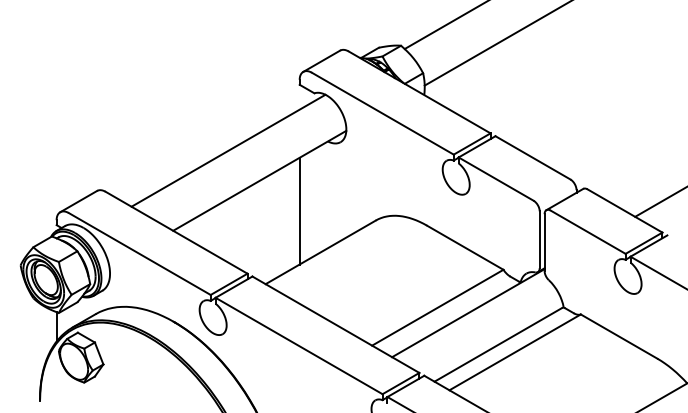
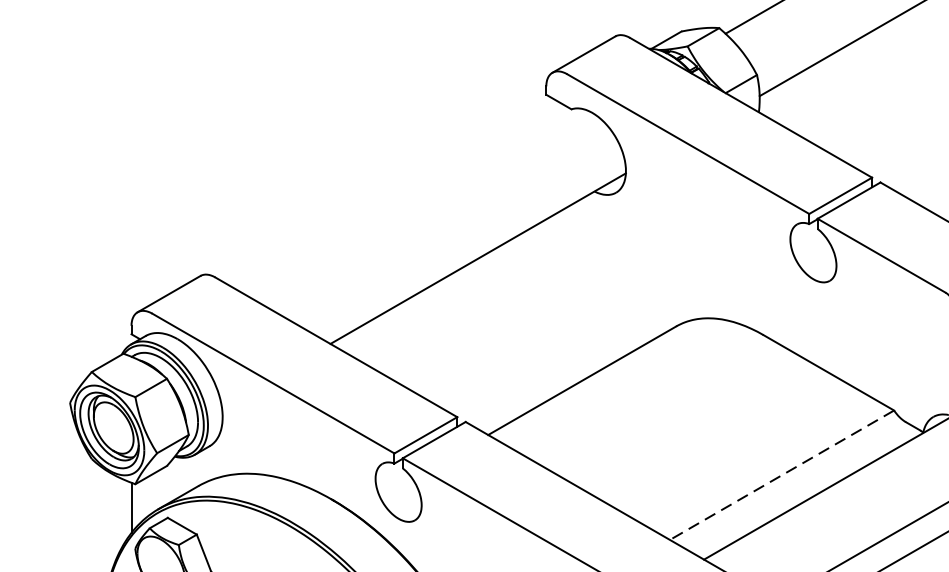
line: (228, 150) -> (424, 206), removed
line: (299, 210) -> (545, 309), removed
line: (437, 307) -> (781, 474), solid -> dashed

